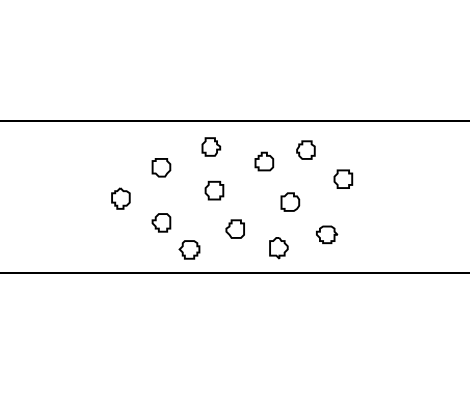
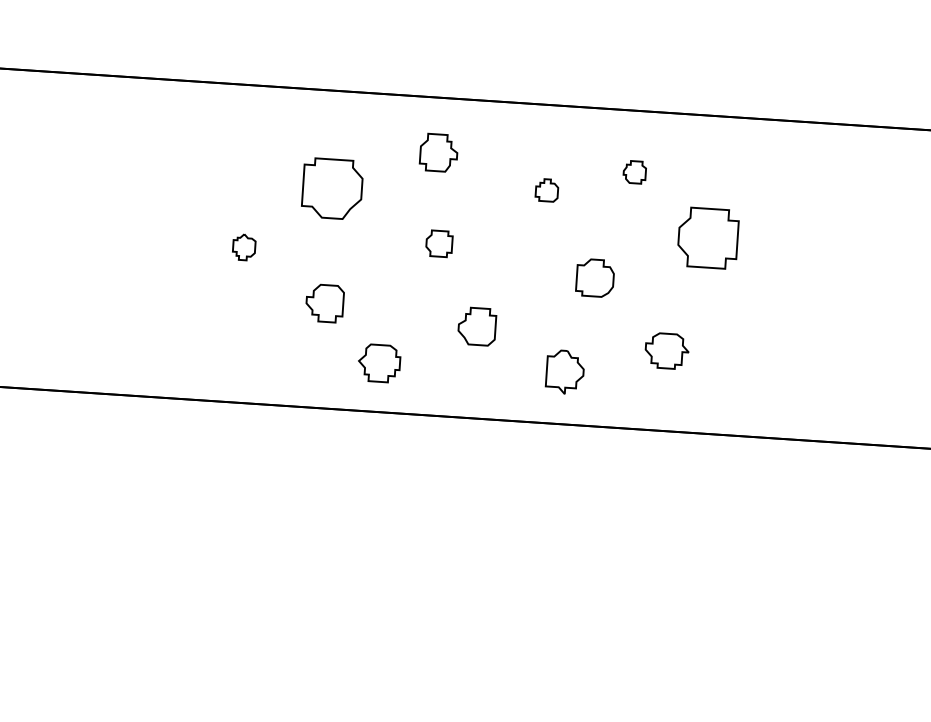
part: (305, 149) -> (633, 171), size x0.6
part: (264, 161) -> (547, 190), size x0.6
part: (161, 167) -> (332, 188), size x1.6
part: (343, 178) -> (708, 236), size x1.6
part: (214, 190) -> (439, 243), size x0.7
part: (120, 198) -> (243, 247), size x0.6

